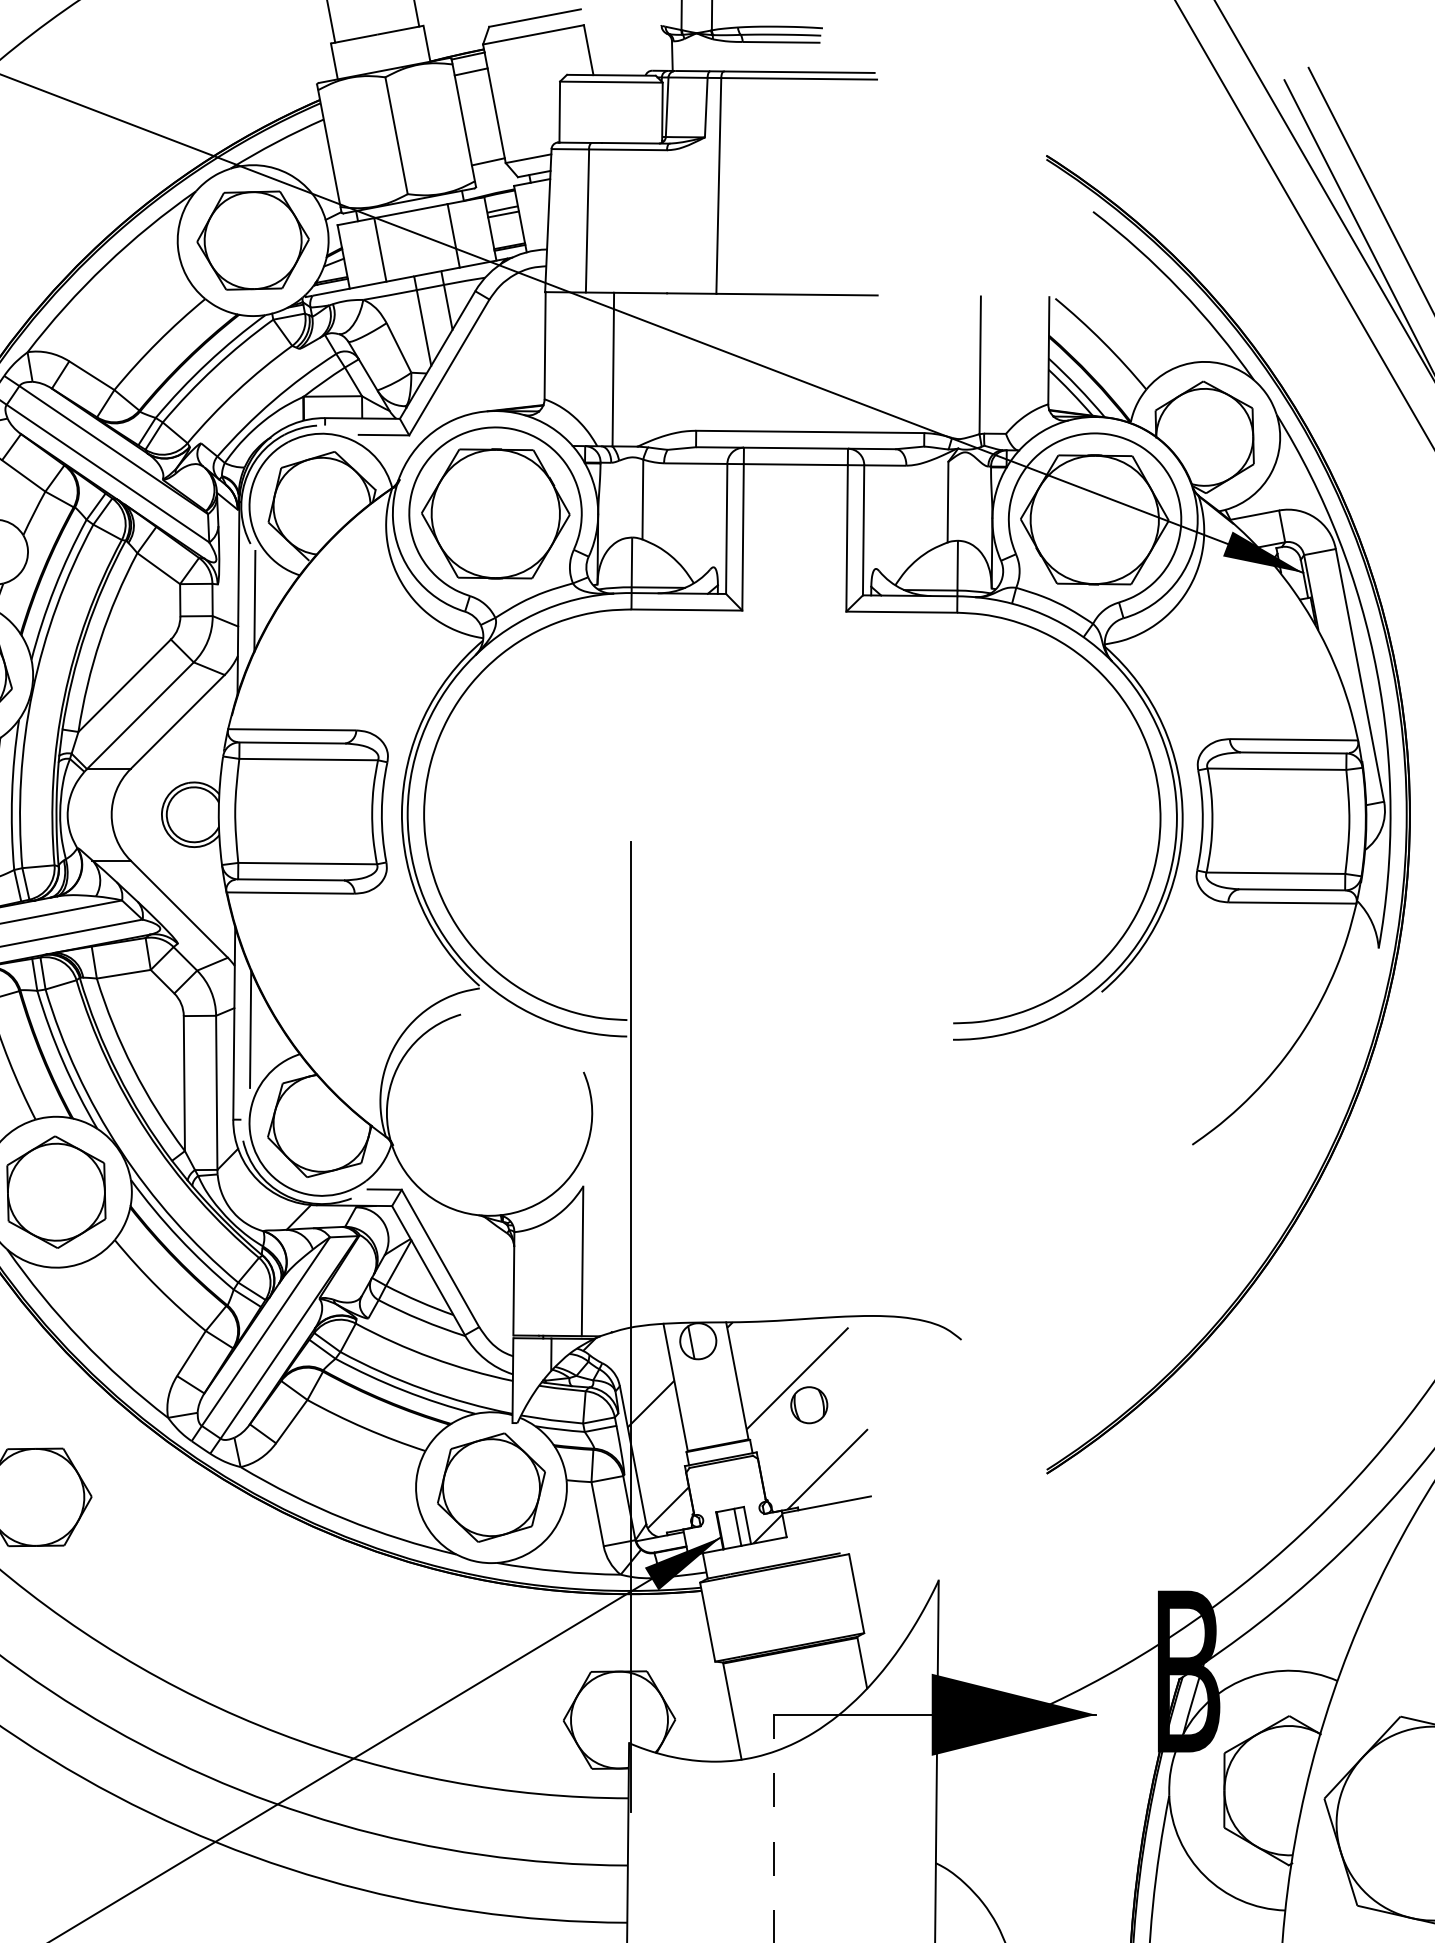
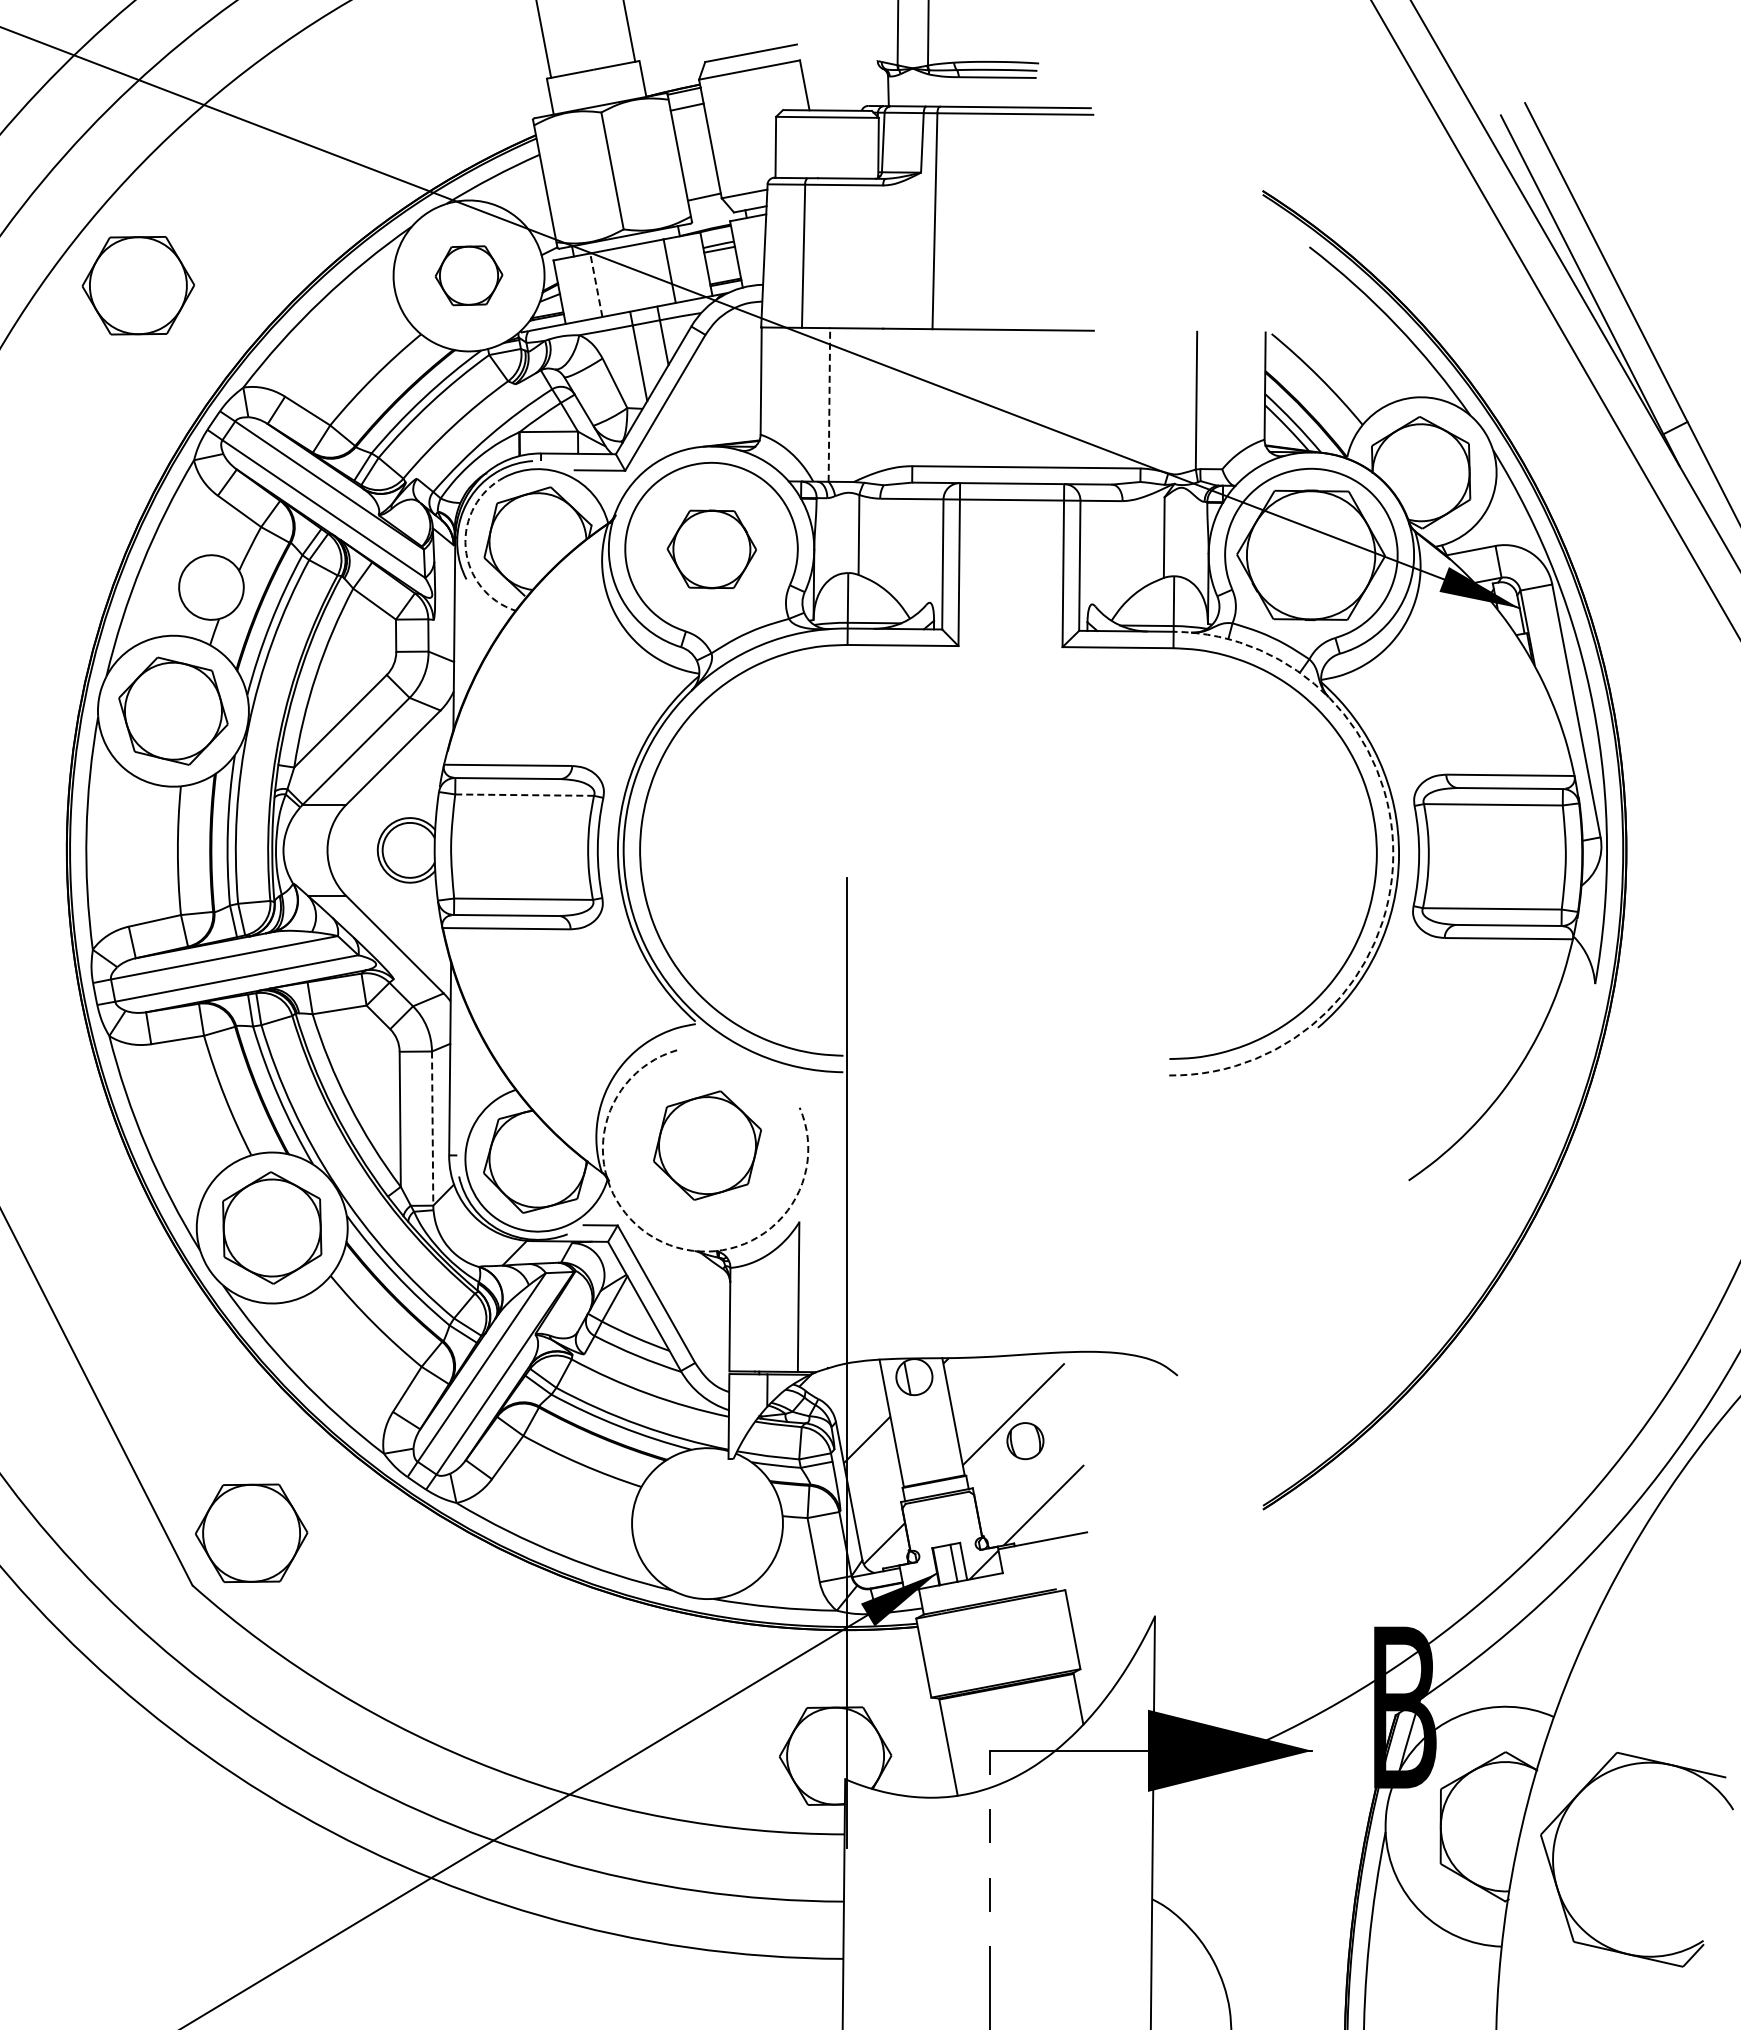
part: (252, 240) -> (468, 275), size x0.6
line: (380, 249) -> (596, 284), solid -> dashed
line: (613, 369) -> (829, 404), solid -> dashed
arc: (249, 513) -> (465, 548), solid -> dashed
part: (495, 514) -> (711, 549), size x0.6
line: (254, 601) -> (470, 636), removed
line: (309, 759) -> (525, 795), solid -> dashed
arc: (1177, 819) -> (1393, 855), solid -> dashed
line: (250, 1028) -> (466, 1064), removed
line: (216, 1093) -> (432, 1129), solid -> dashed
arc: (446, 1205) -> (662, 1241), solid -> dashed
part: (491, 1487) -> (707, 1145), moved

